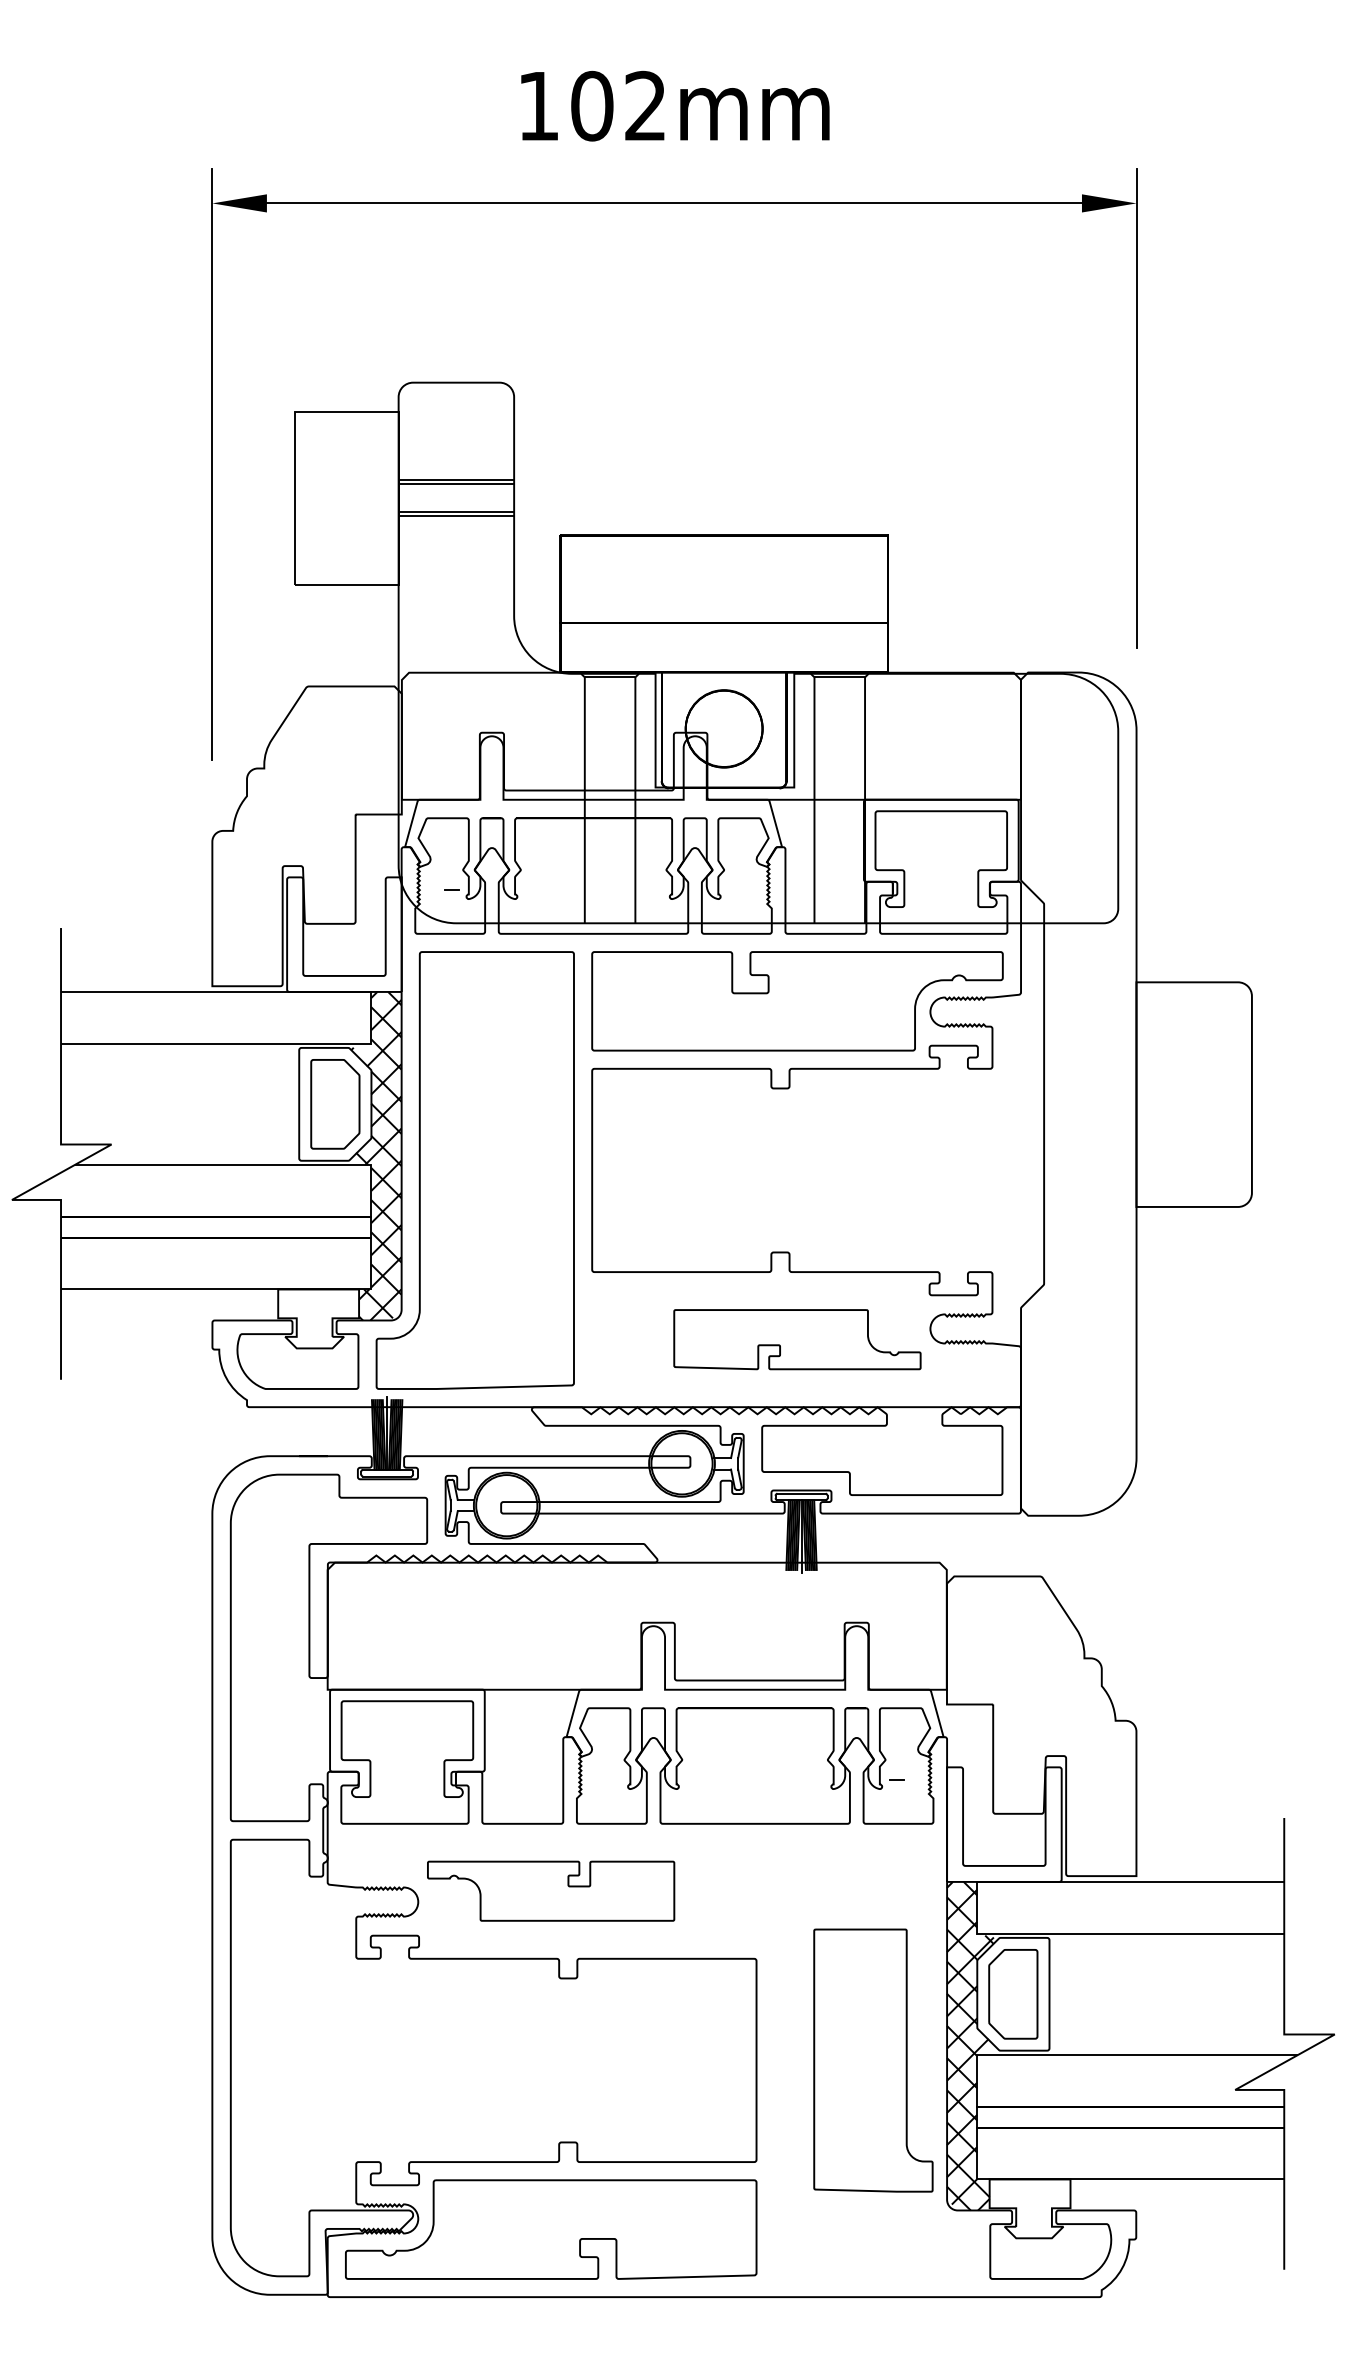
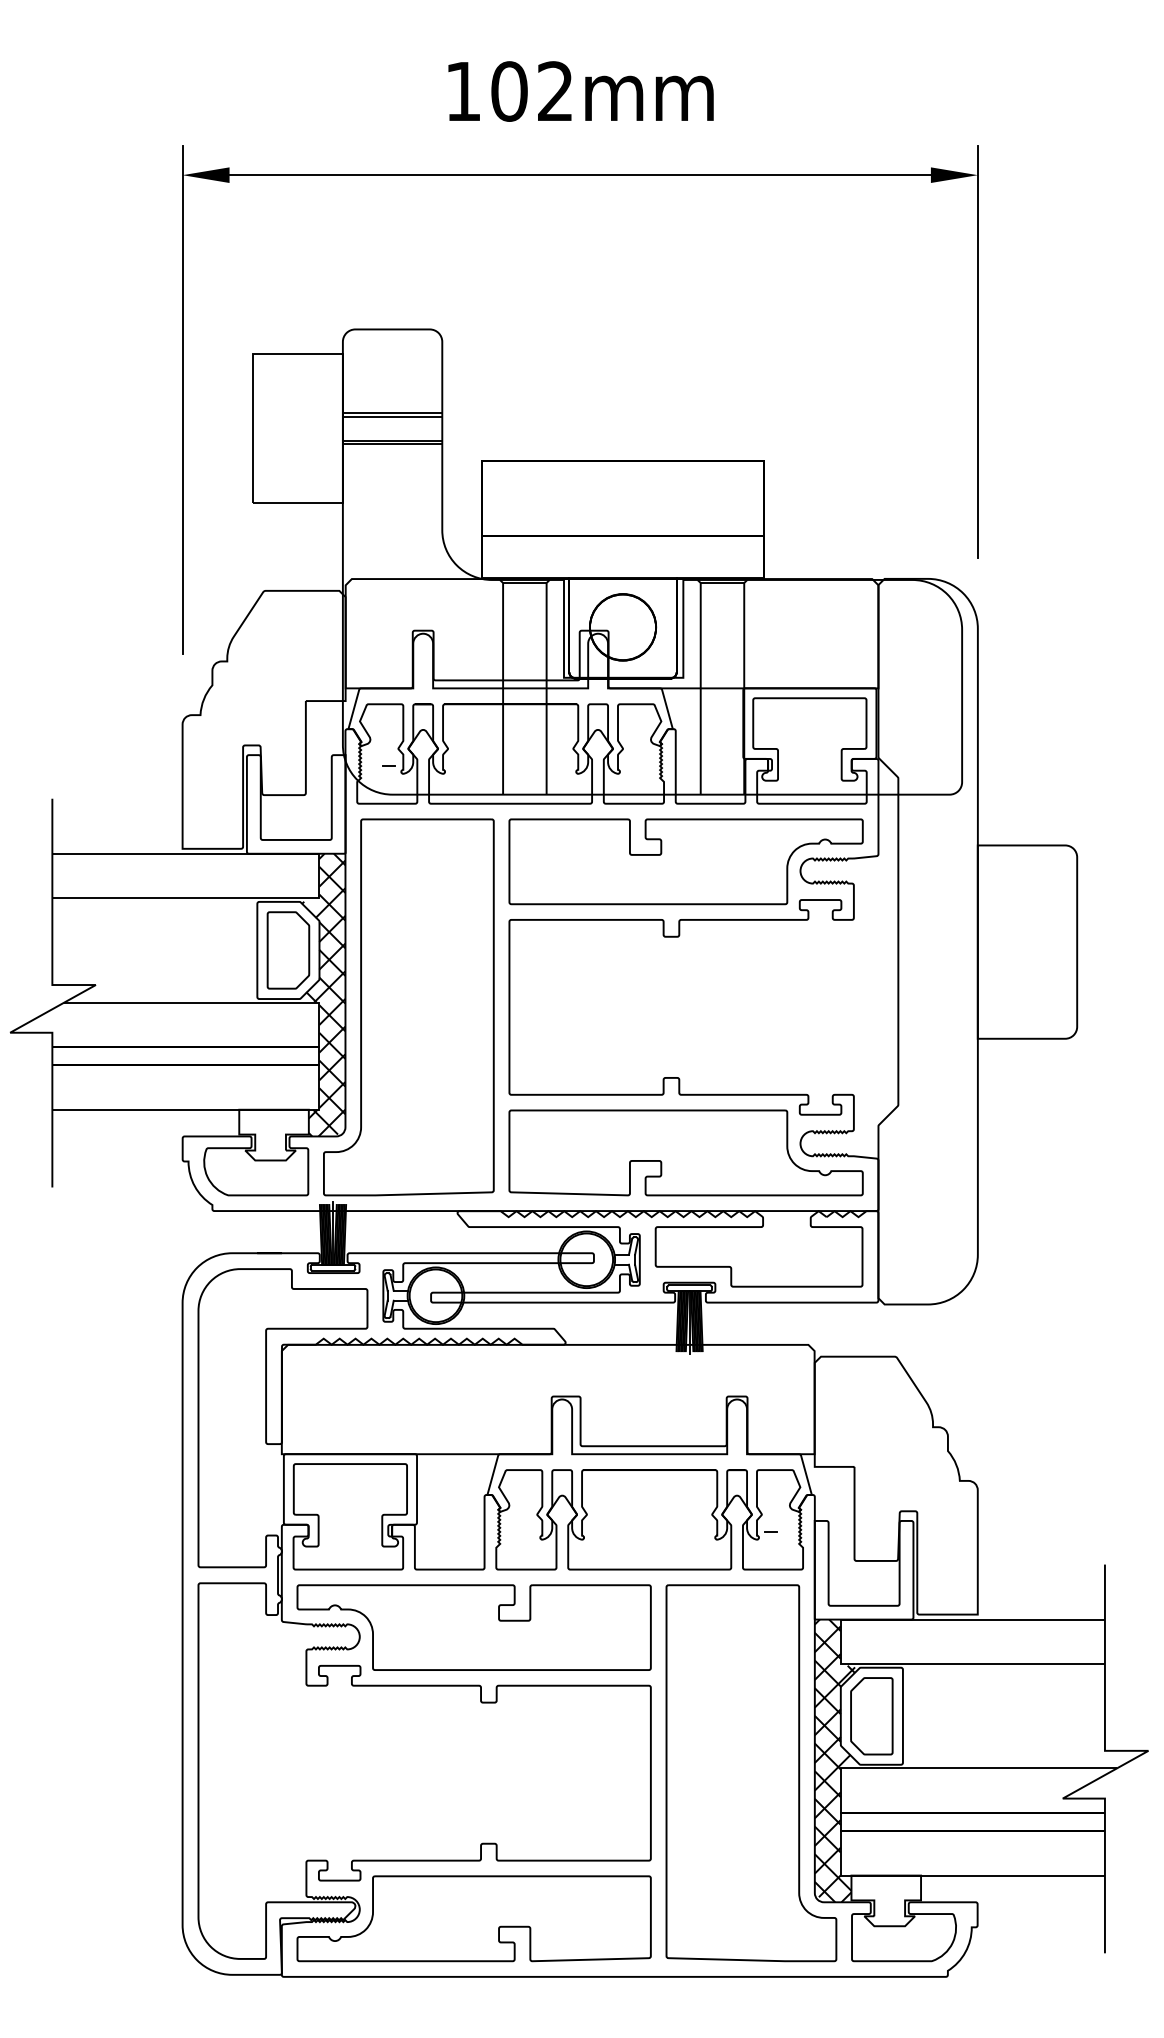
part: (796, 1339) -> (685, 1152), size x1.67
part: (550, 1891) -> (473, 1627), size x1.67
part: (873, 2060) -> (751, 1773), size x1.67

